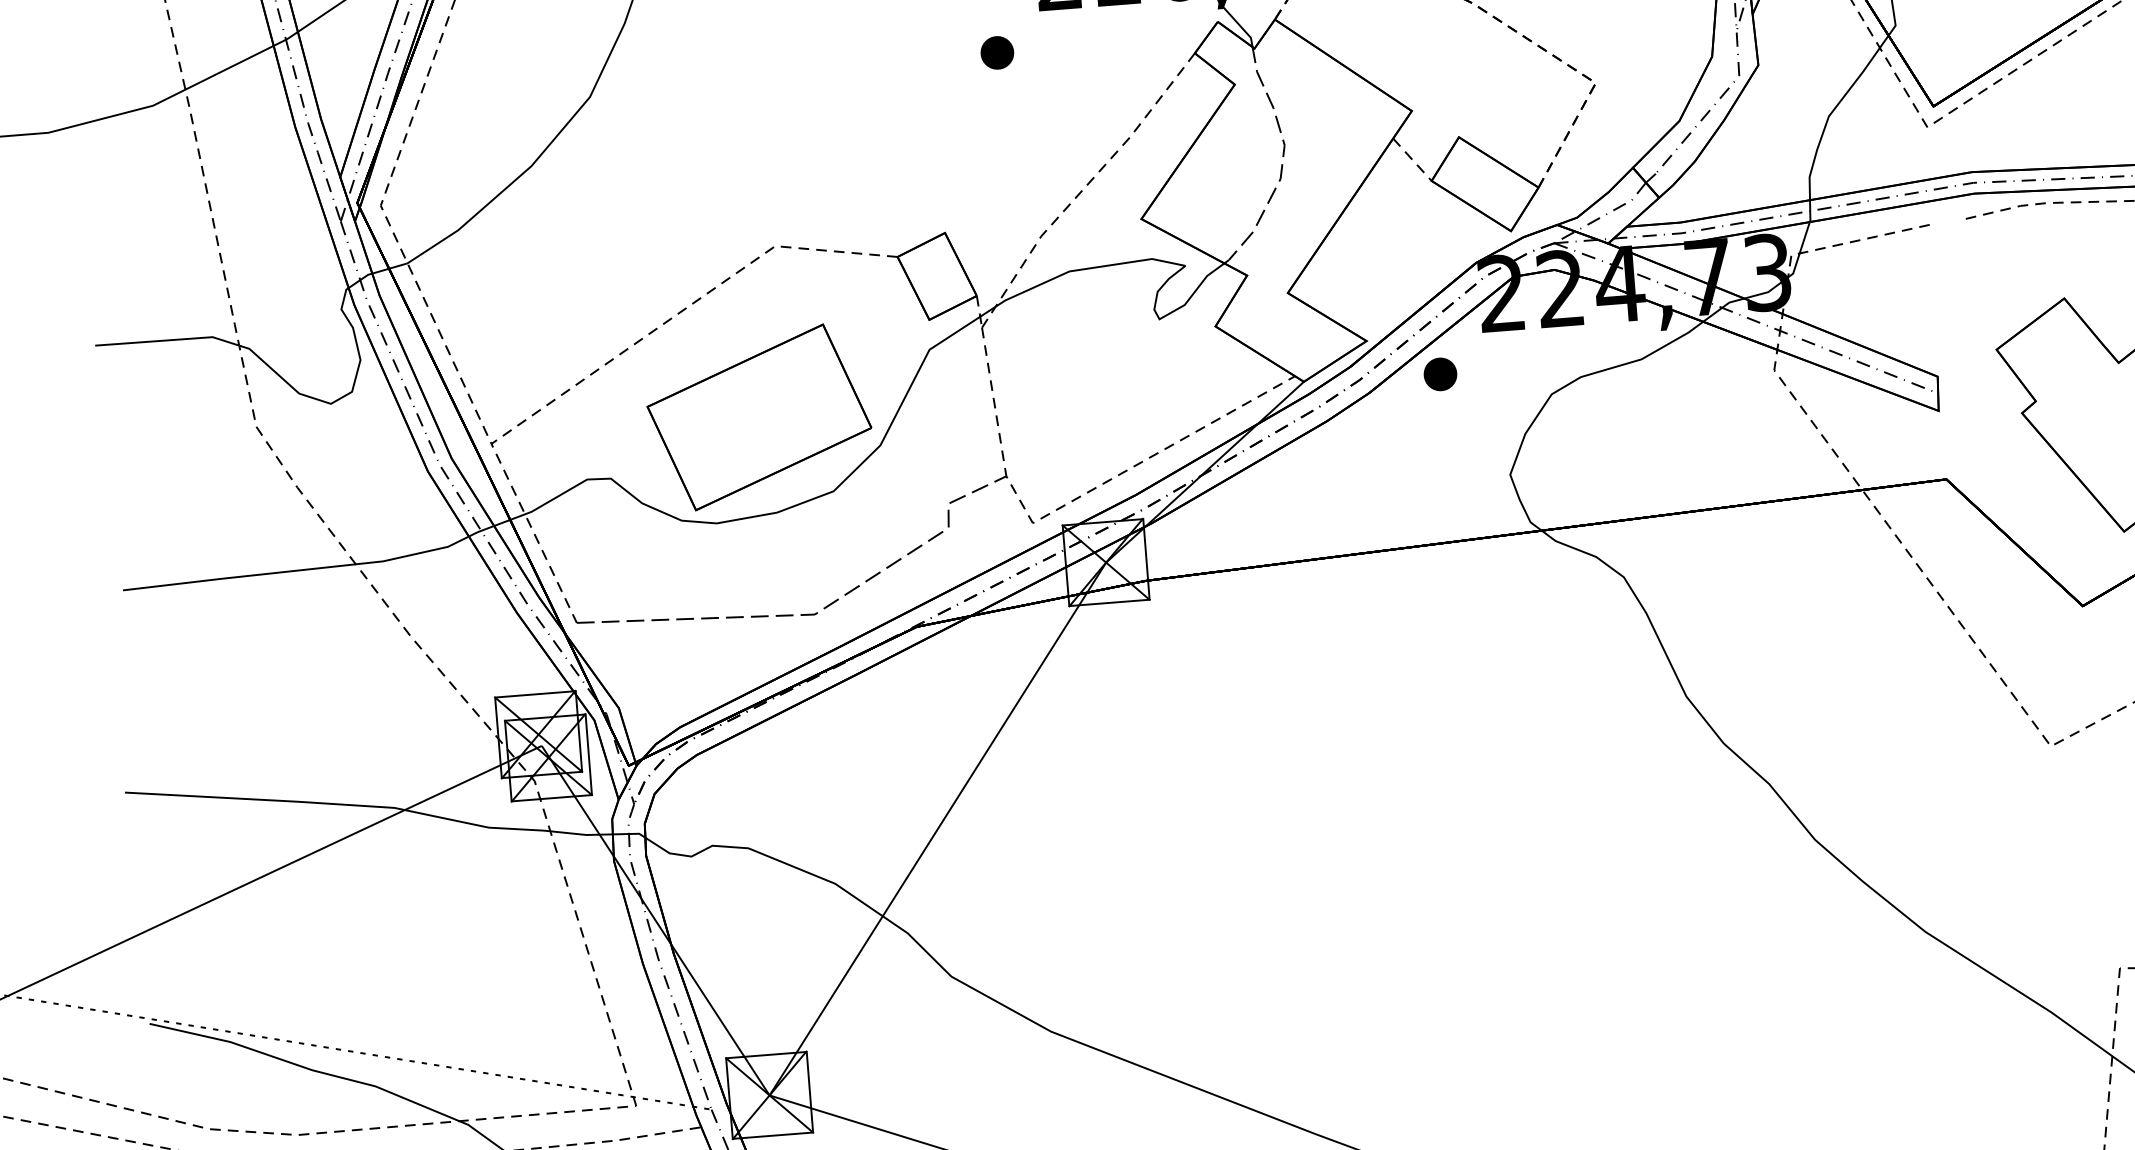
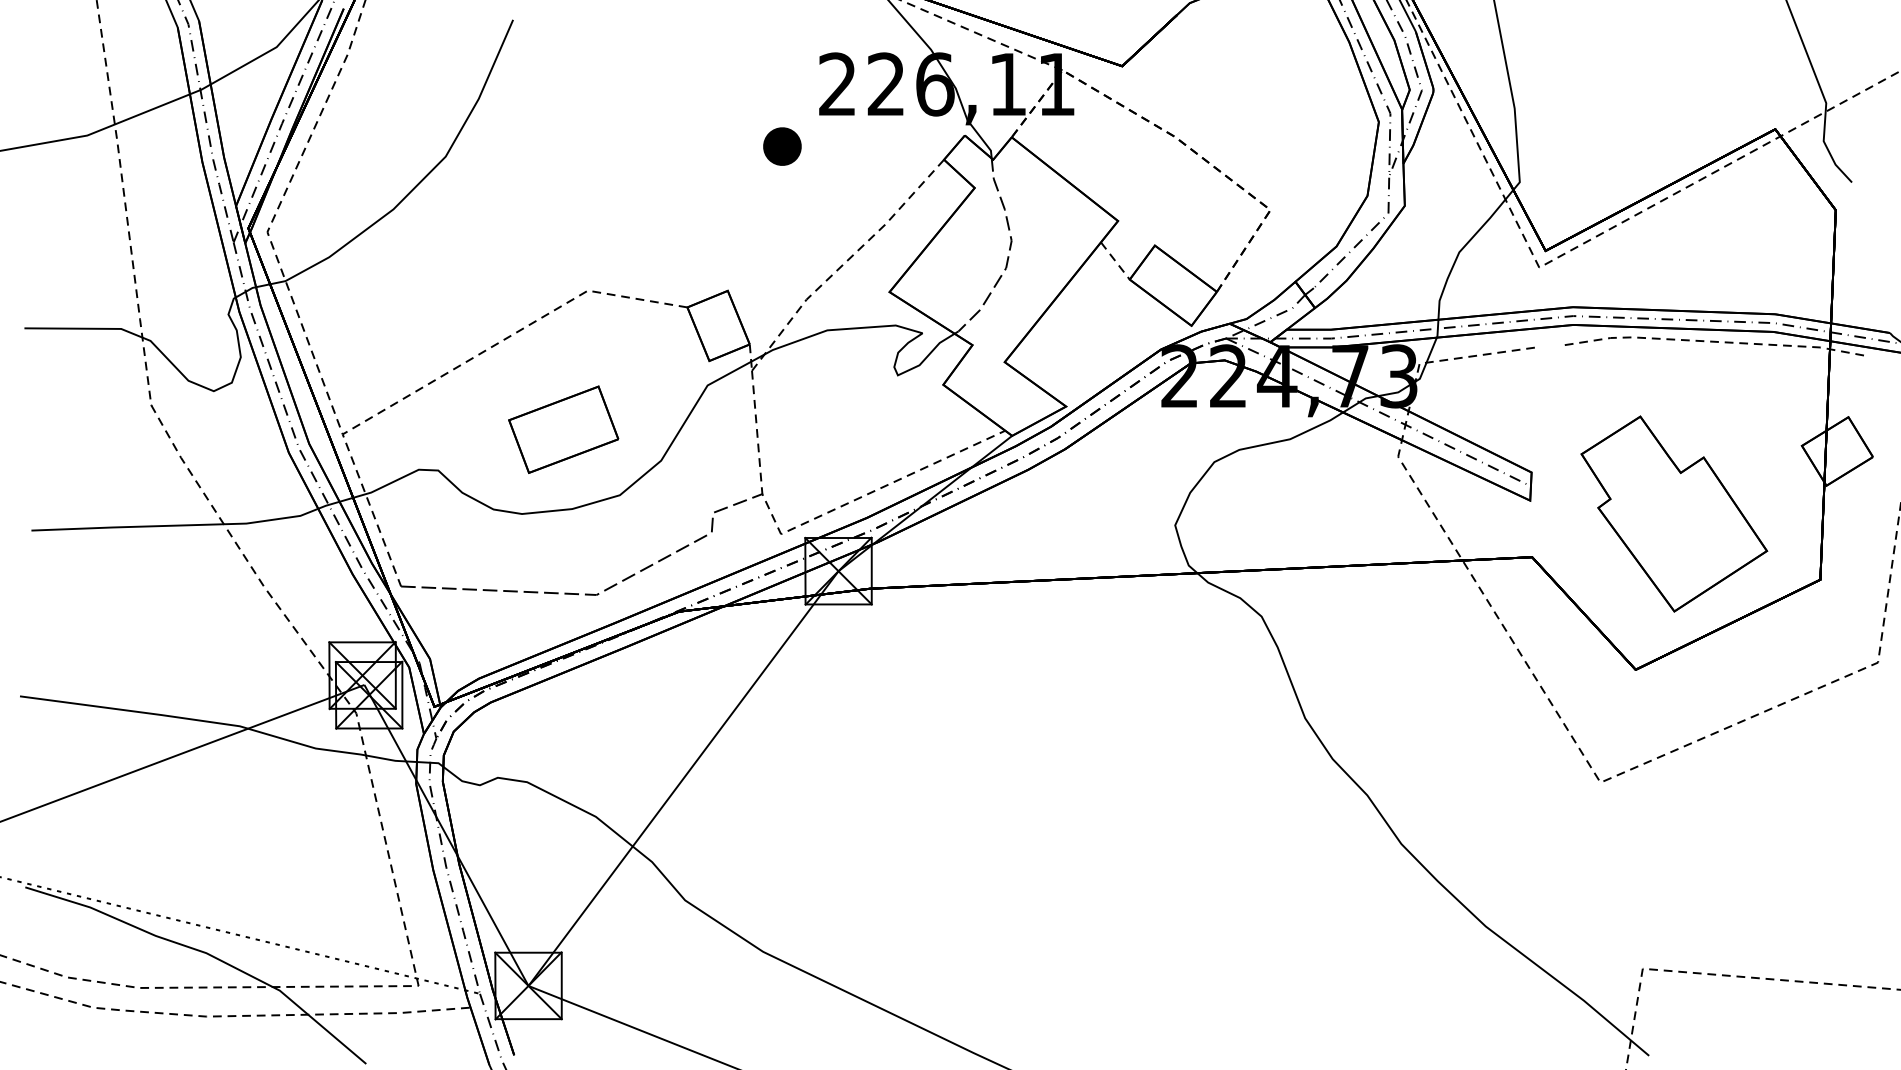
part: (996, 52) -> (781, 146), size x1.4
part: (1440, 374) -> (1124, 438), removed
part: (758, 416) -> (563, 429), size x0.6

